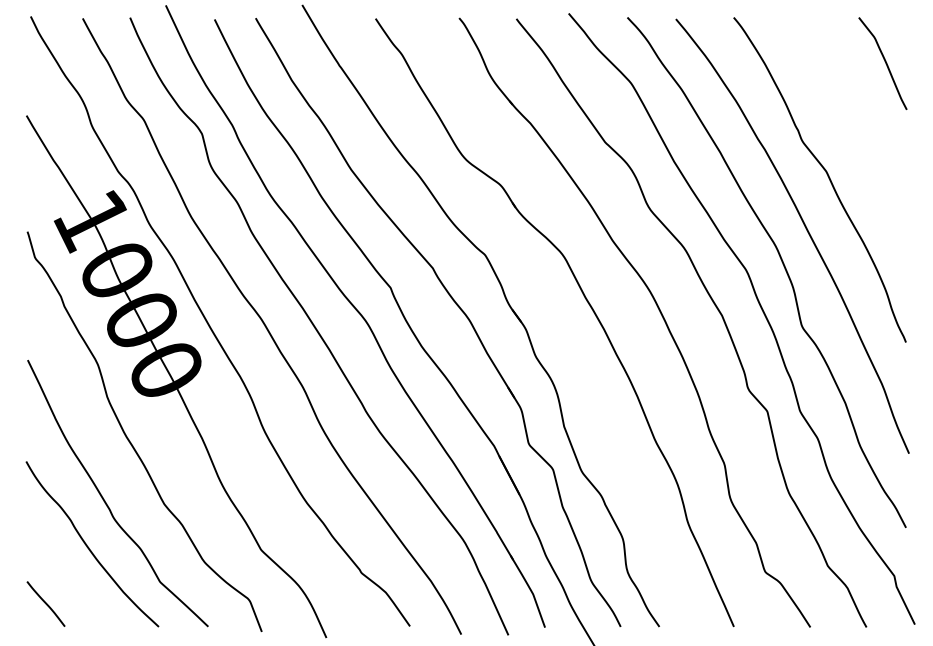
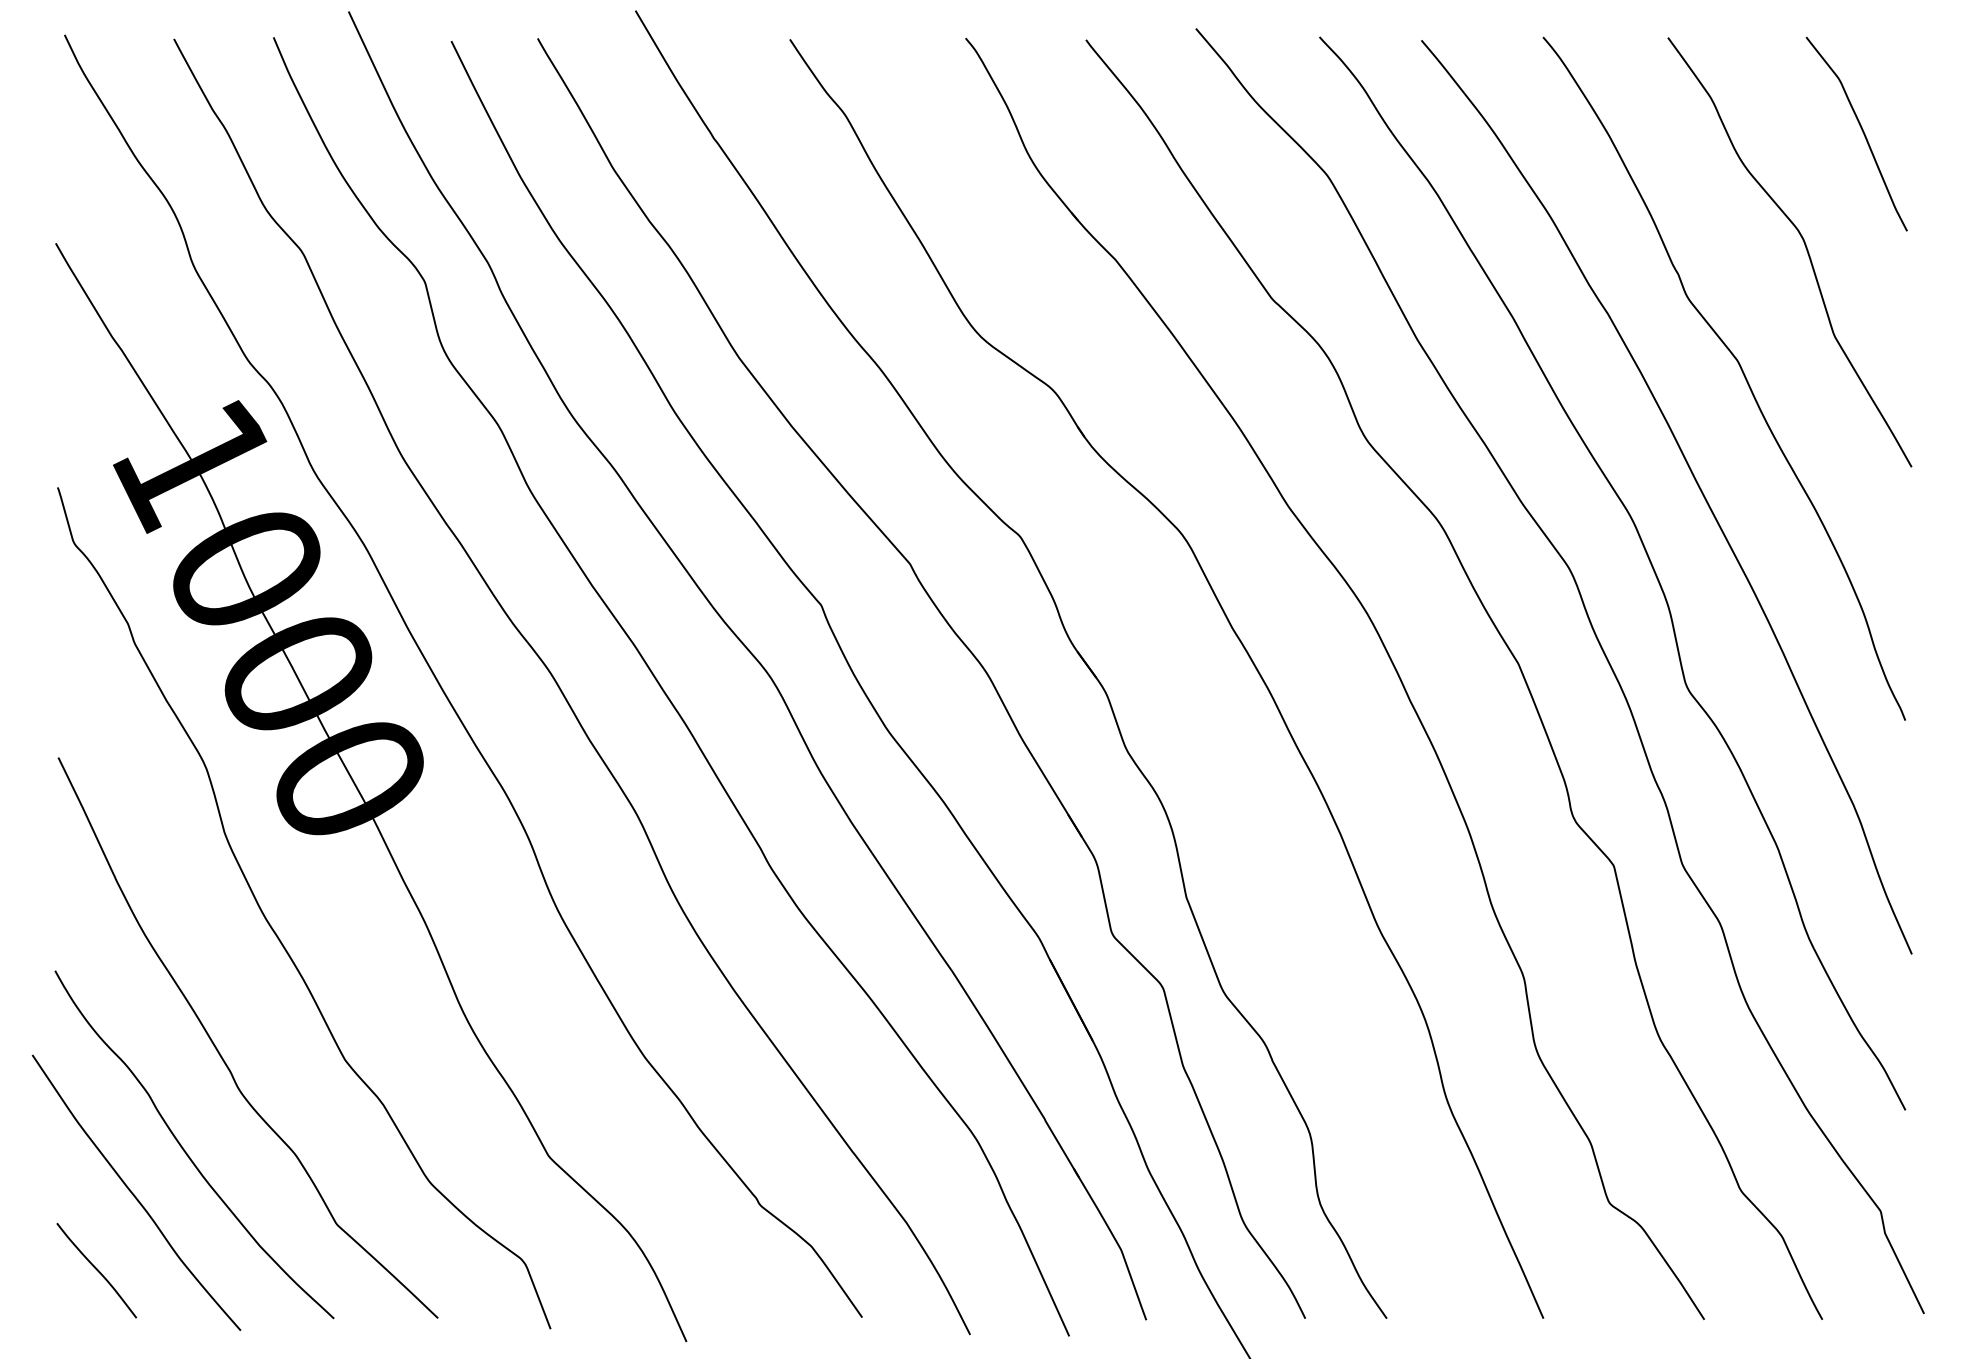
curve: (857, 116) -> (1803, 245), added
curve: (63, 566) -> (133, 1191), added

